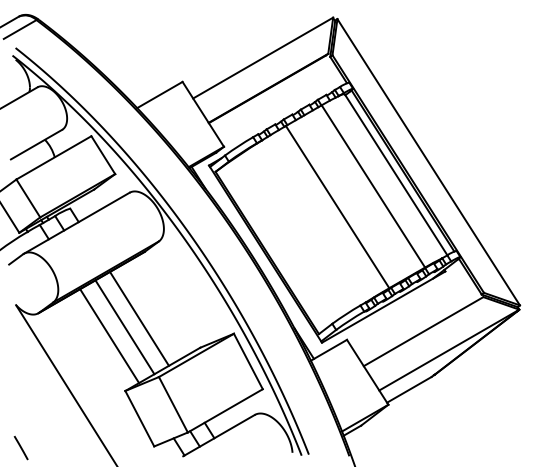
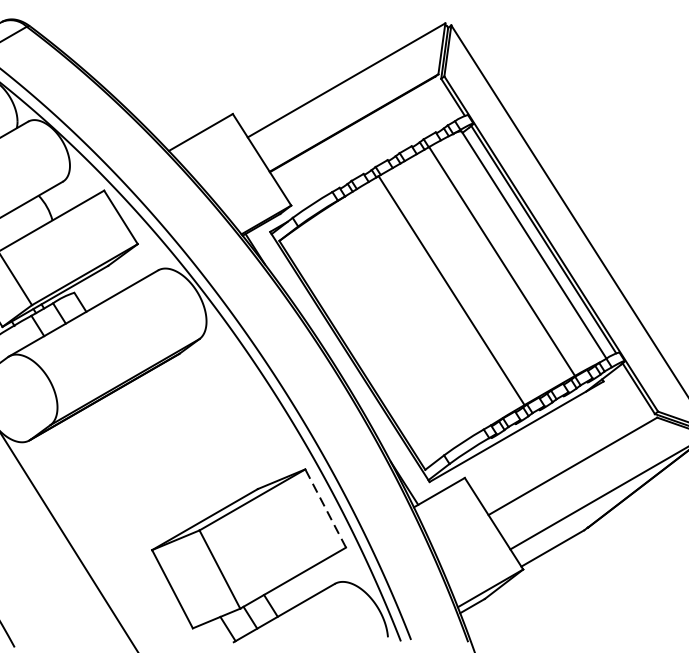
line: (139, 318) -> (172, 447), removed
line: (124, 327) -> (150, 460), removed
line: (109, 336) -> (129, 473), removed
line: (248, 361) -> (325, 508), solid -> dashed

